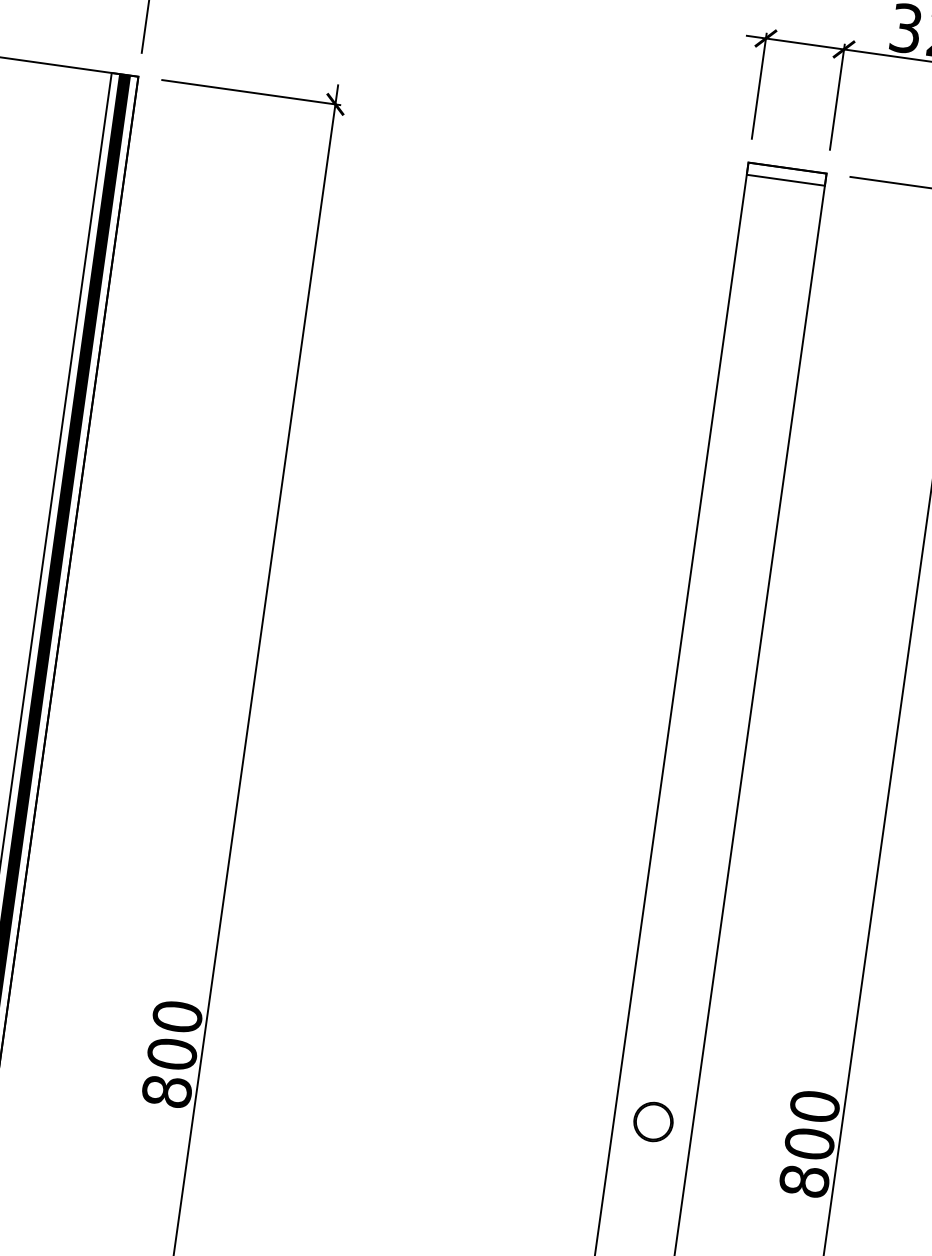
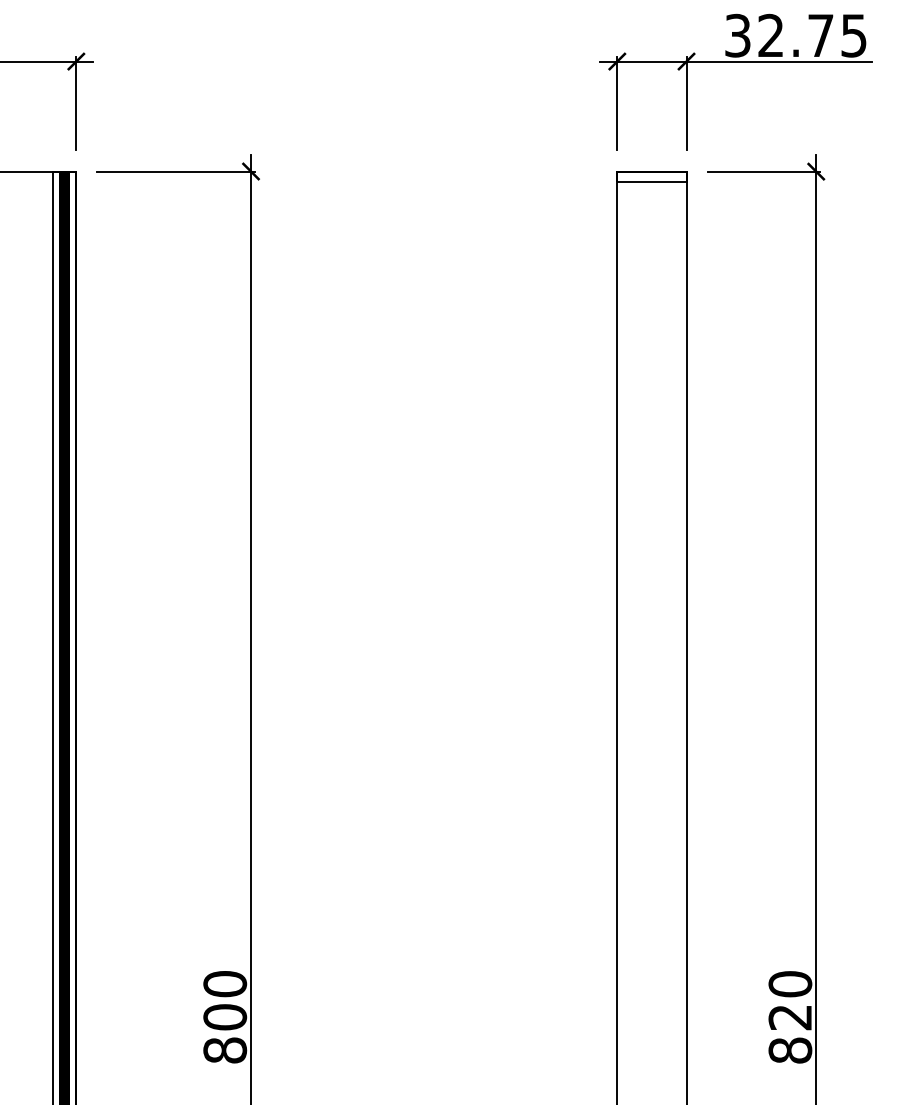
part: (653, 1122) -> (651, 1017), removed
text: (809, 1144) -> (790, 1017), 800 -> 820

